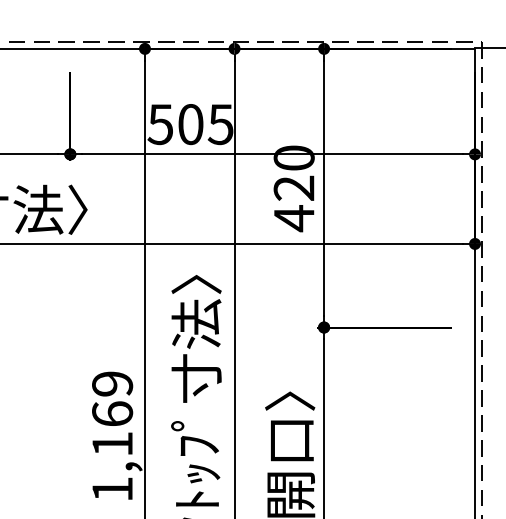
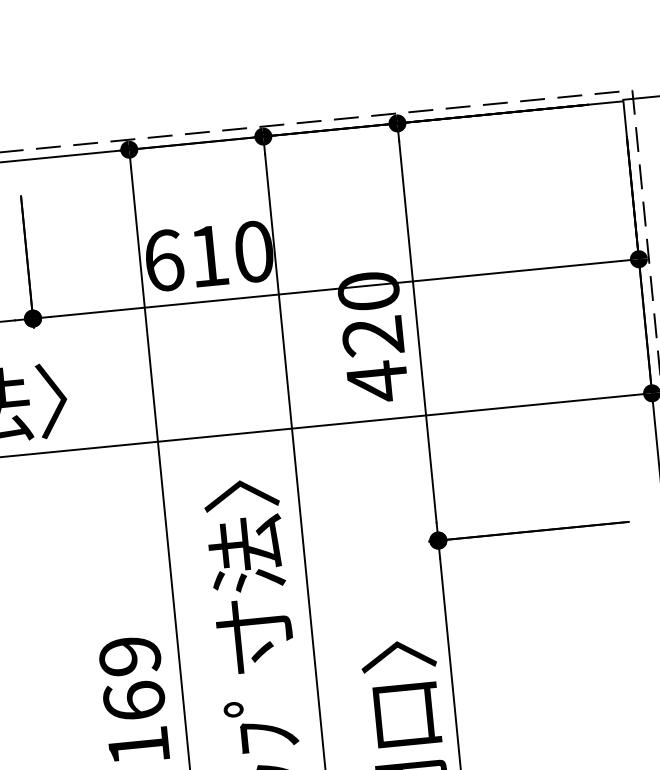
text: (190, 124) -> (208, 256), 505 -> 610

